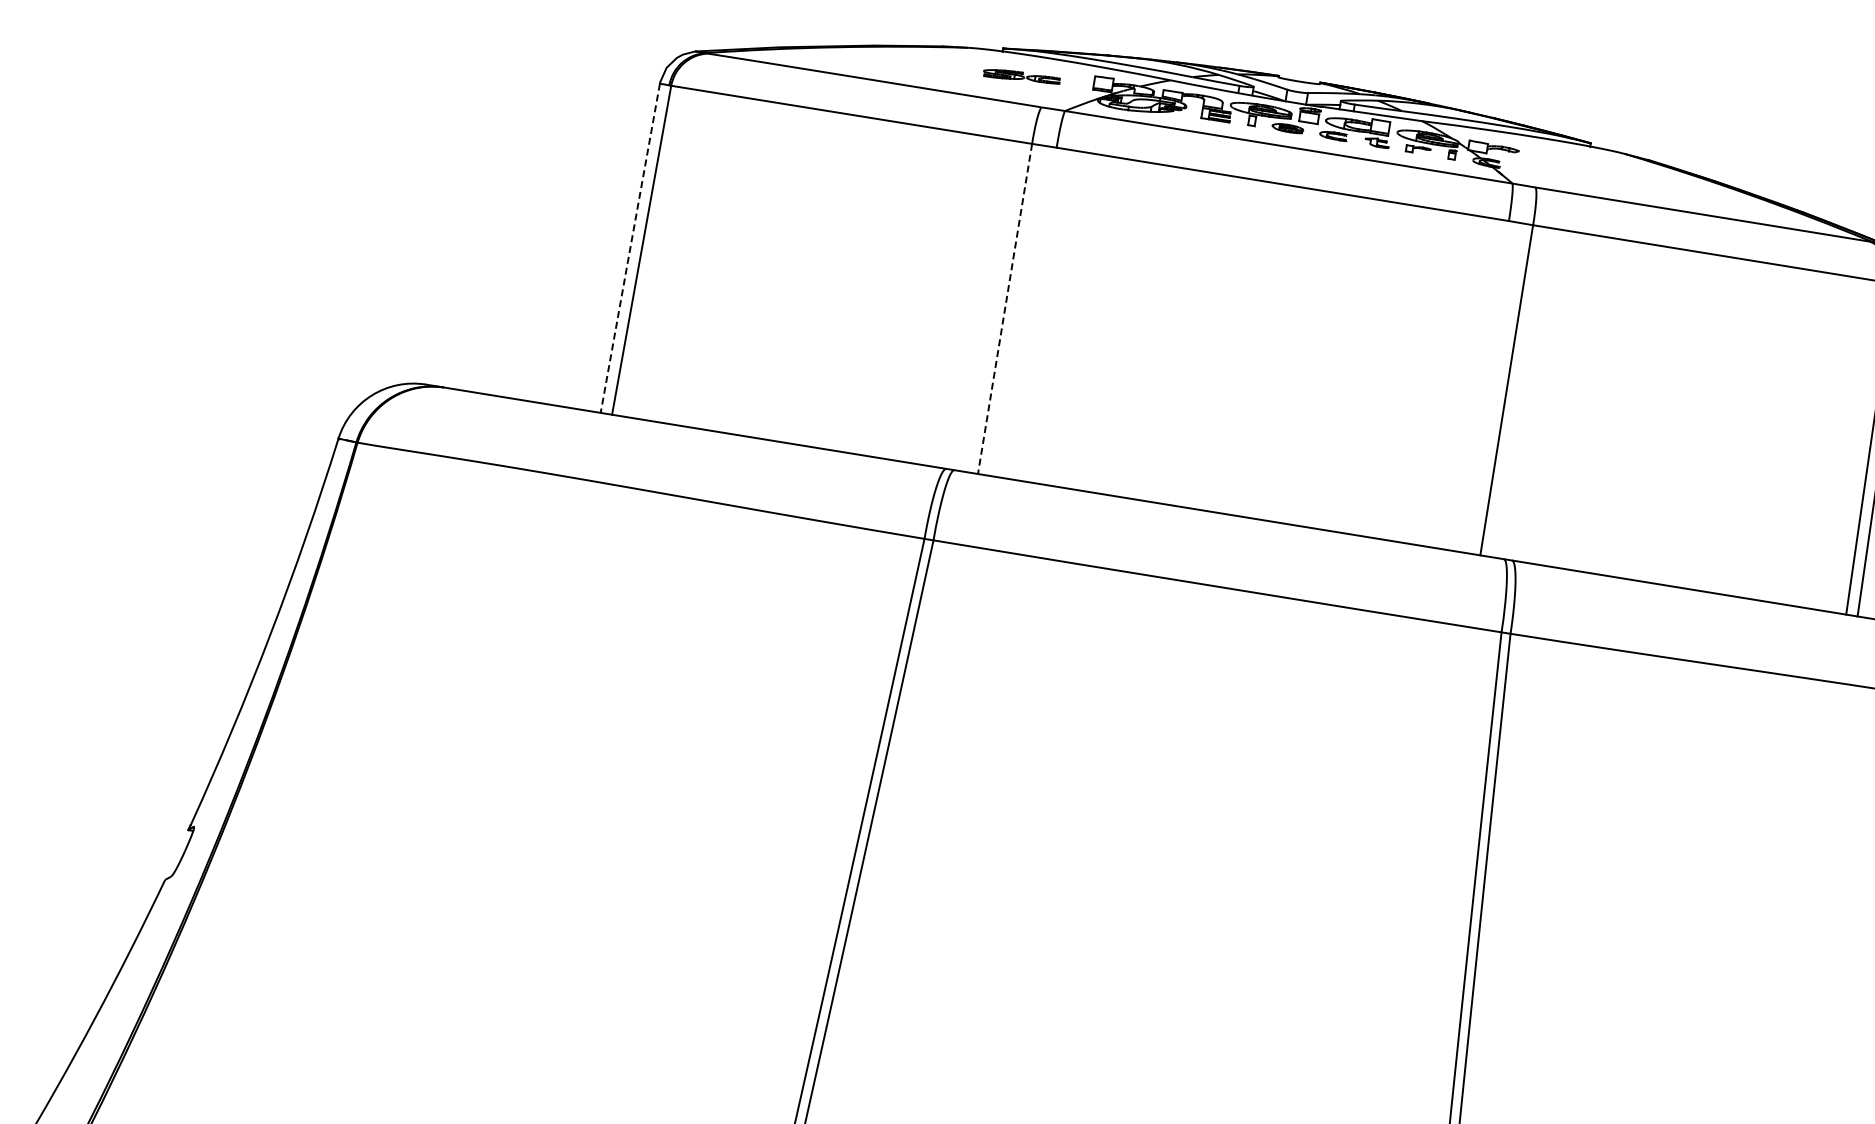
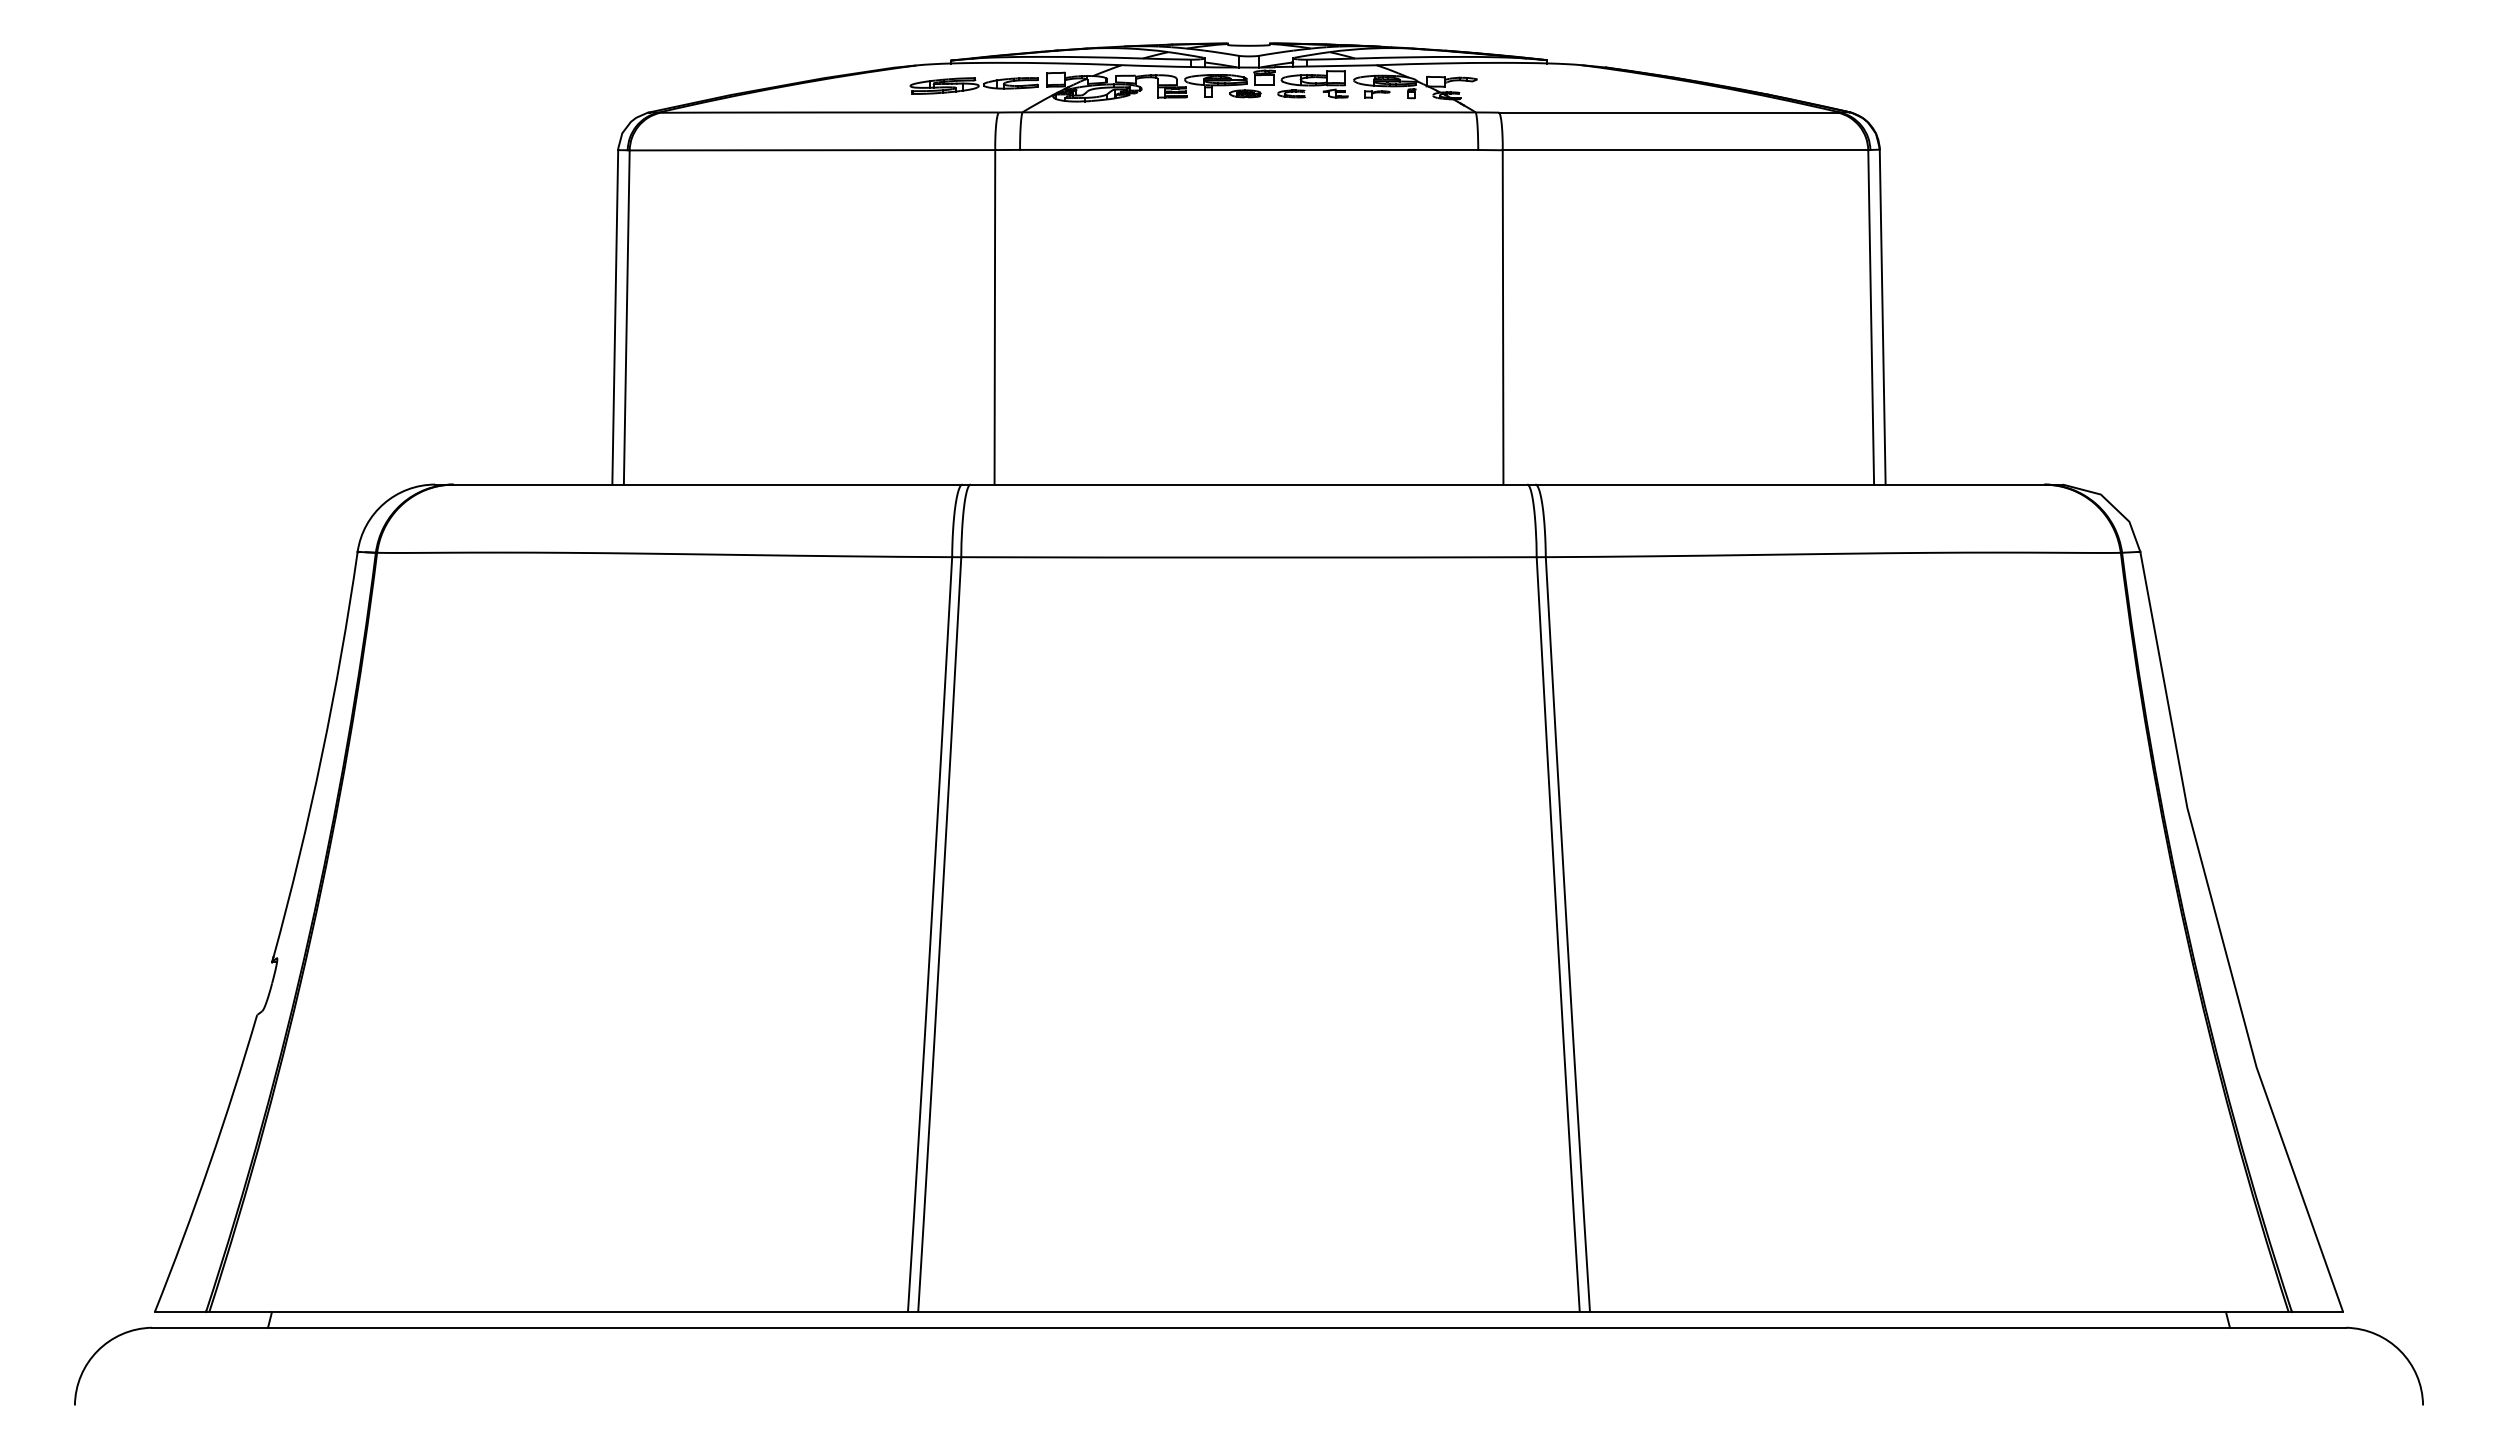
part: (1021, 76) -> (973, 85), size x1.67
line: (630, 248) -> (615, 317), dashed -> solid
line: (1004, 309) -> (994, 317), dashed -> solid

